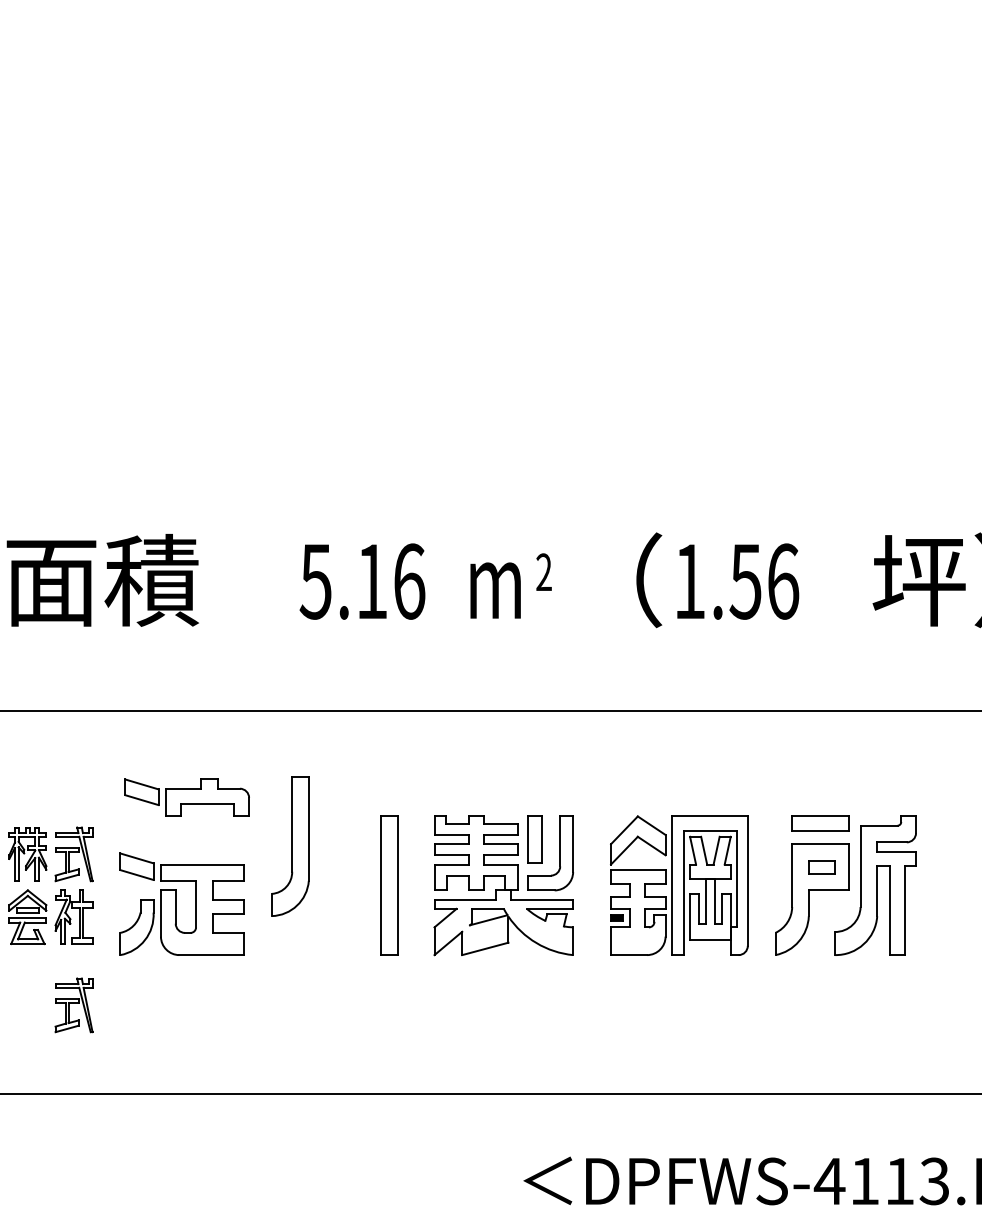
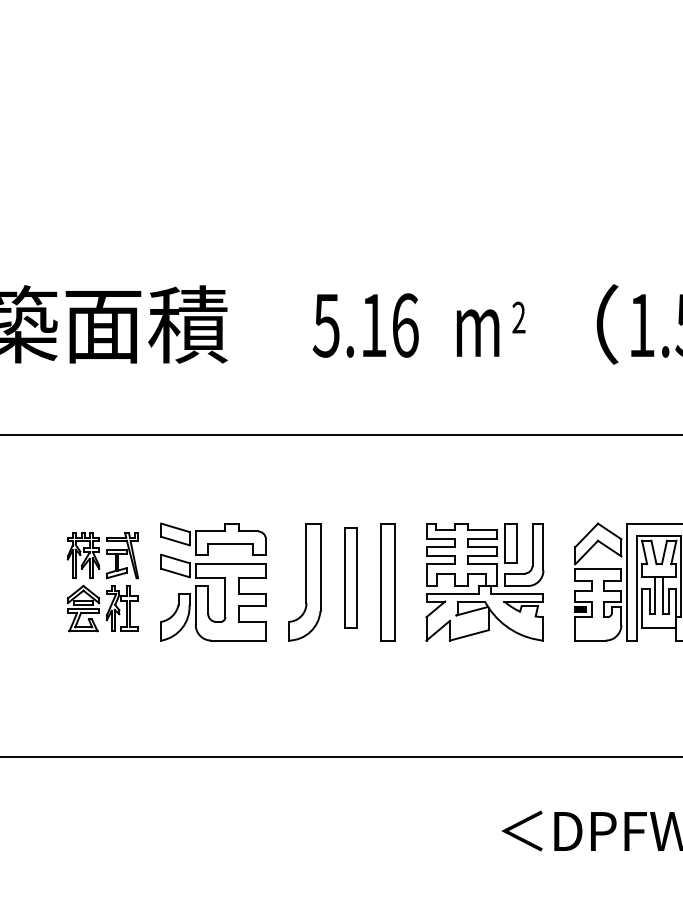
part: (186, 797) -> (213, 538), moved
part: (290, 846) -> (305, 581), moved
part: (344, 880) -> (350, 577), added
part: (73, 1005) -> (122, 683), removed

